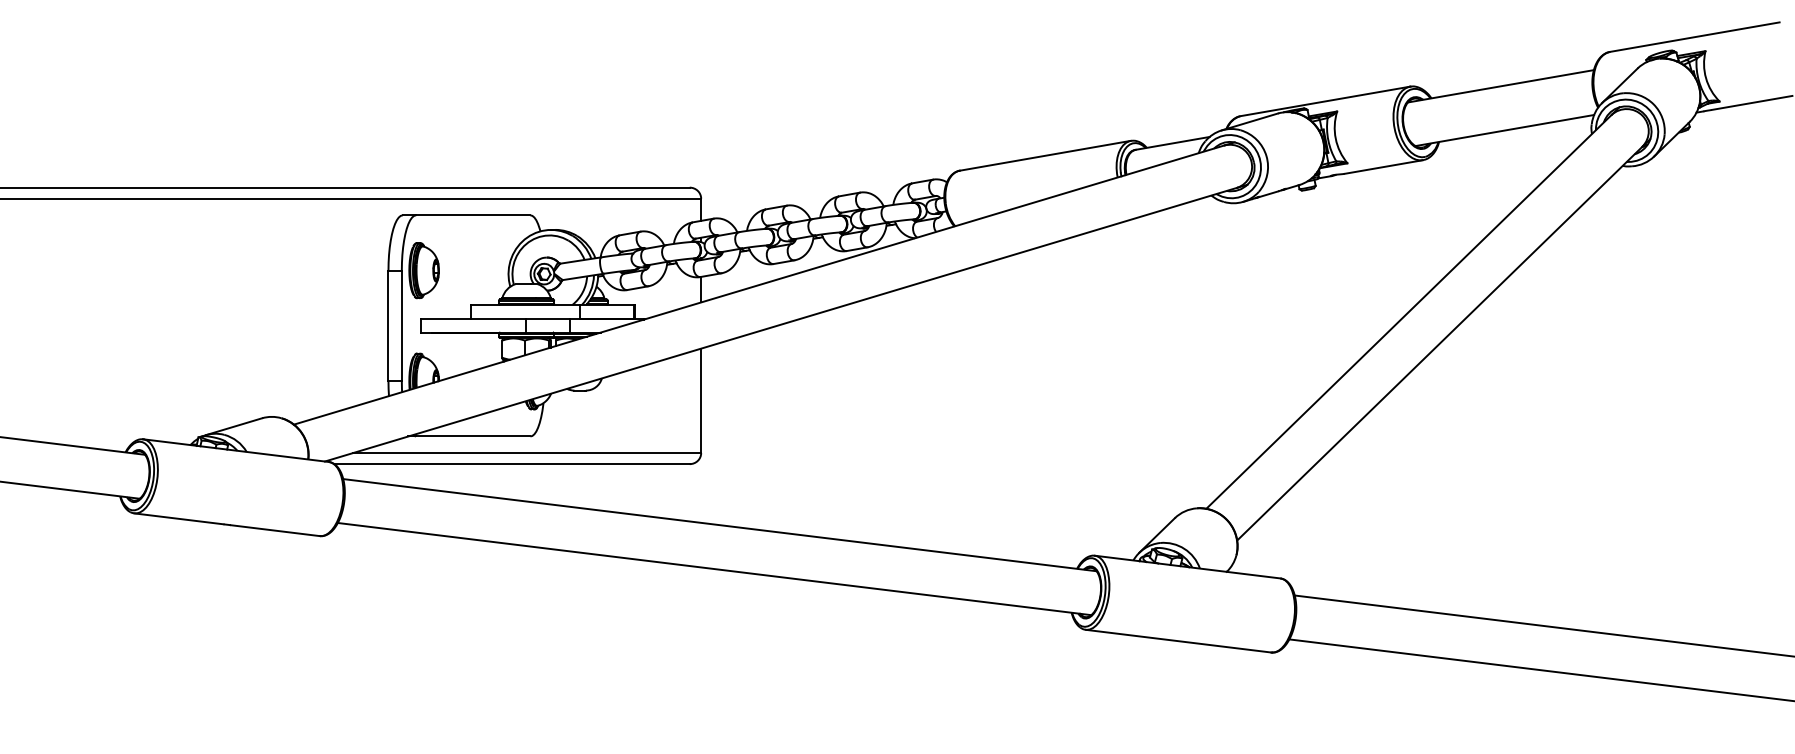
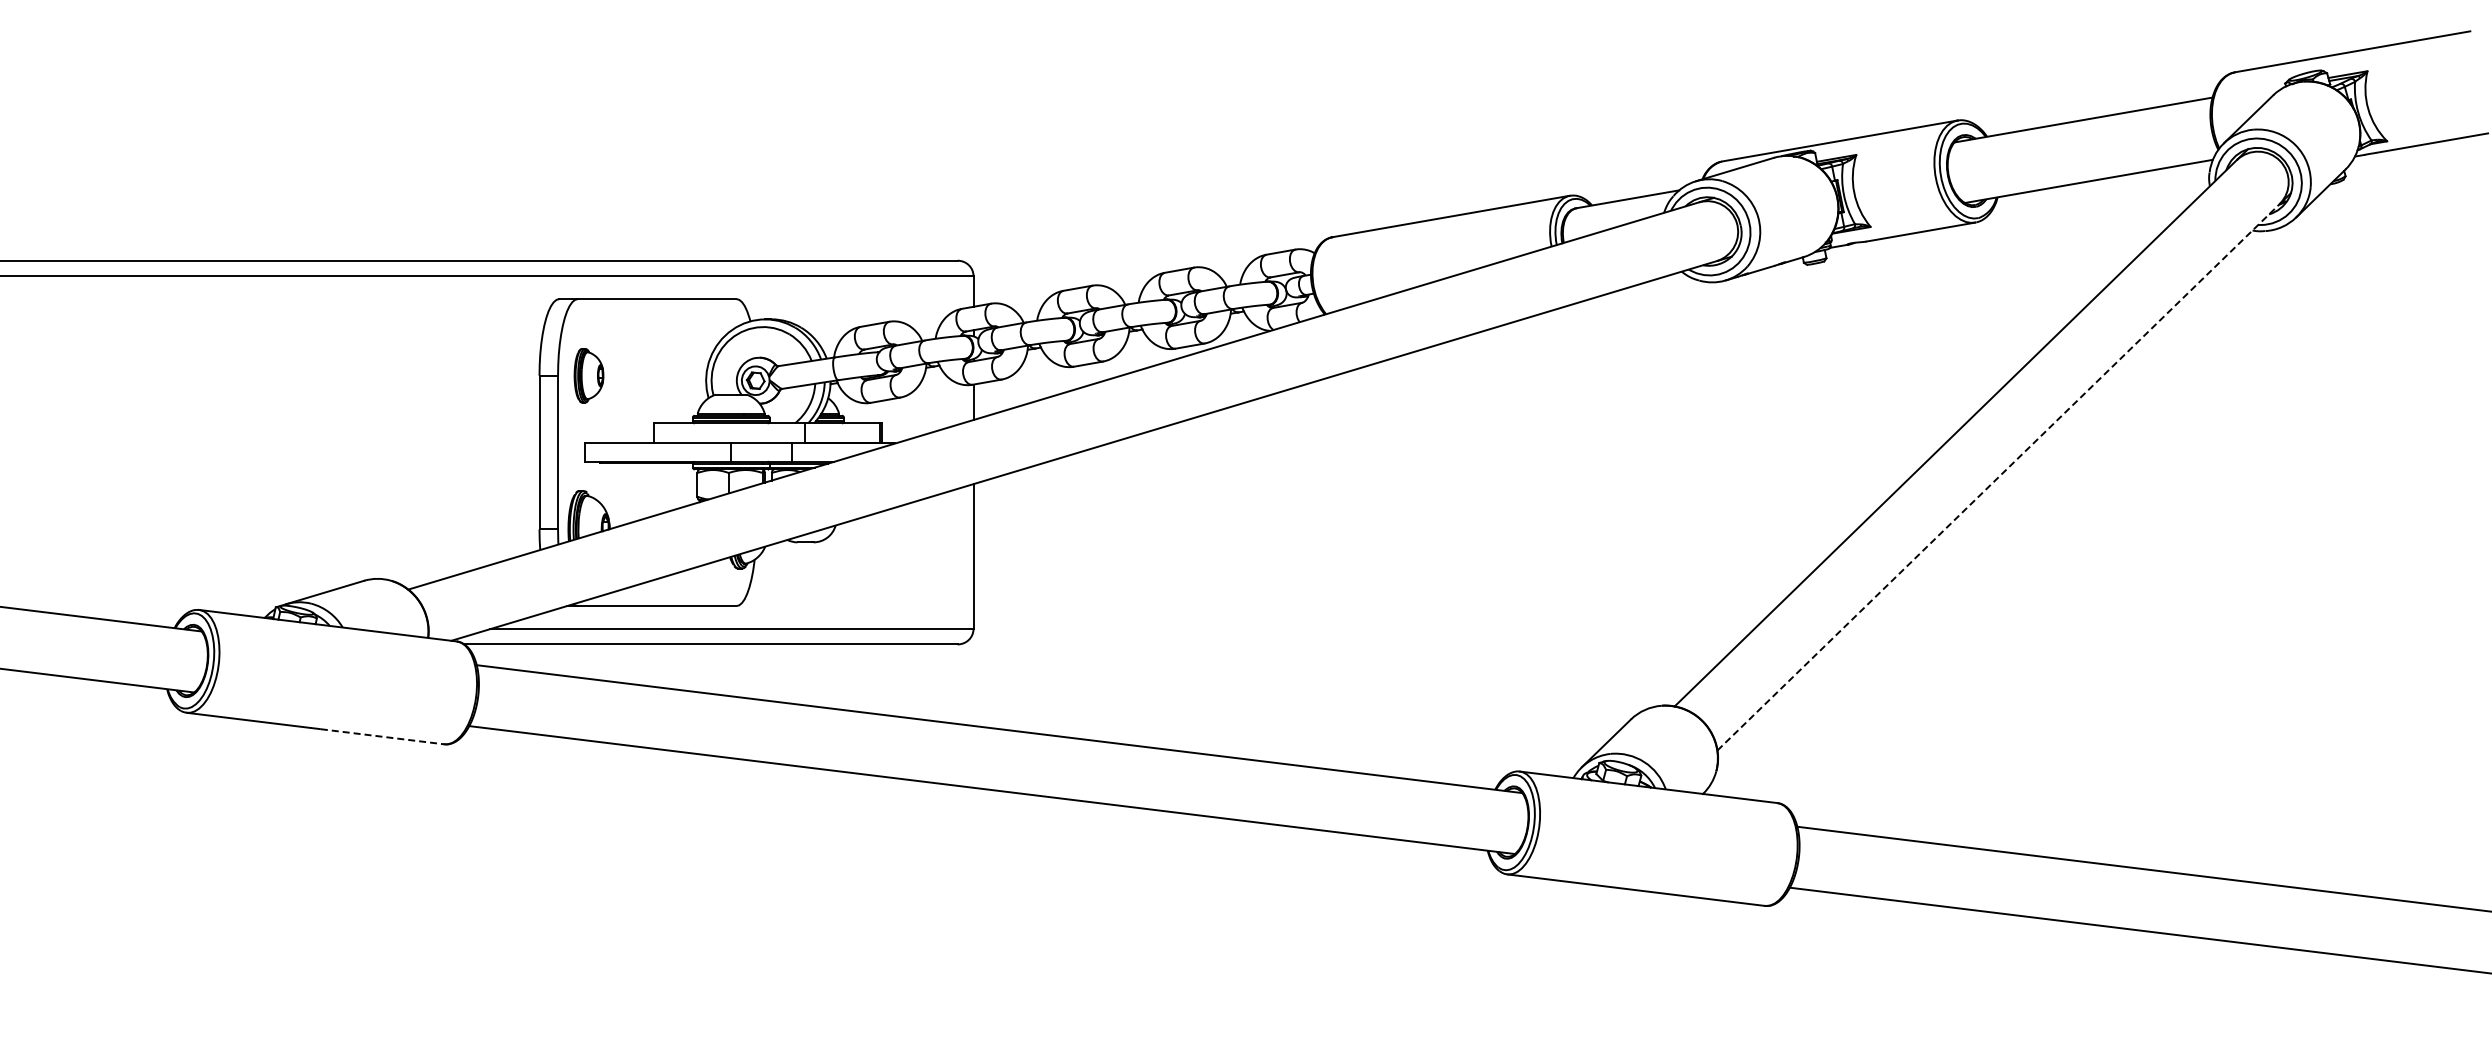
part: (423, 270) -> (588, 375), size x0.7
line: (1440, 343) -> (1999, 476), solid -> dashed
line: (276, 530) -> (383, 736), solid -> dashed

